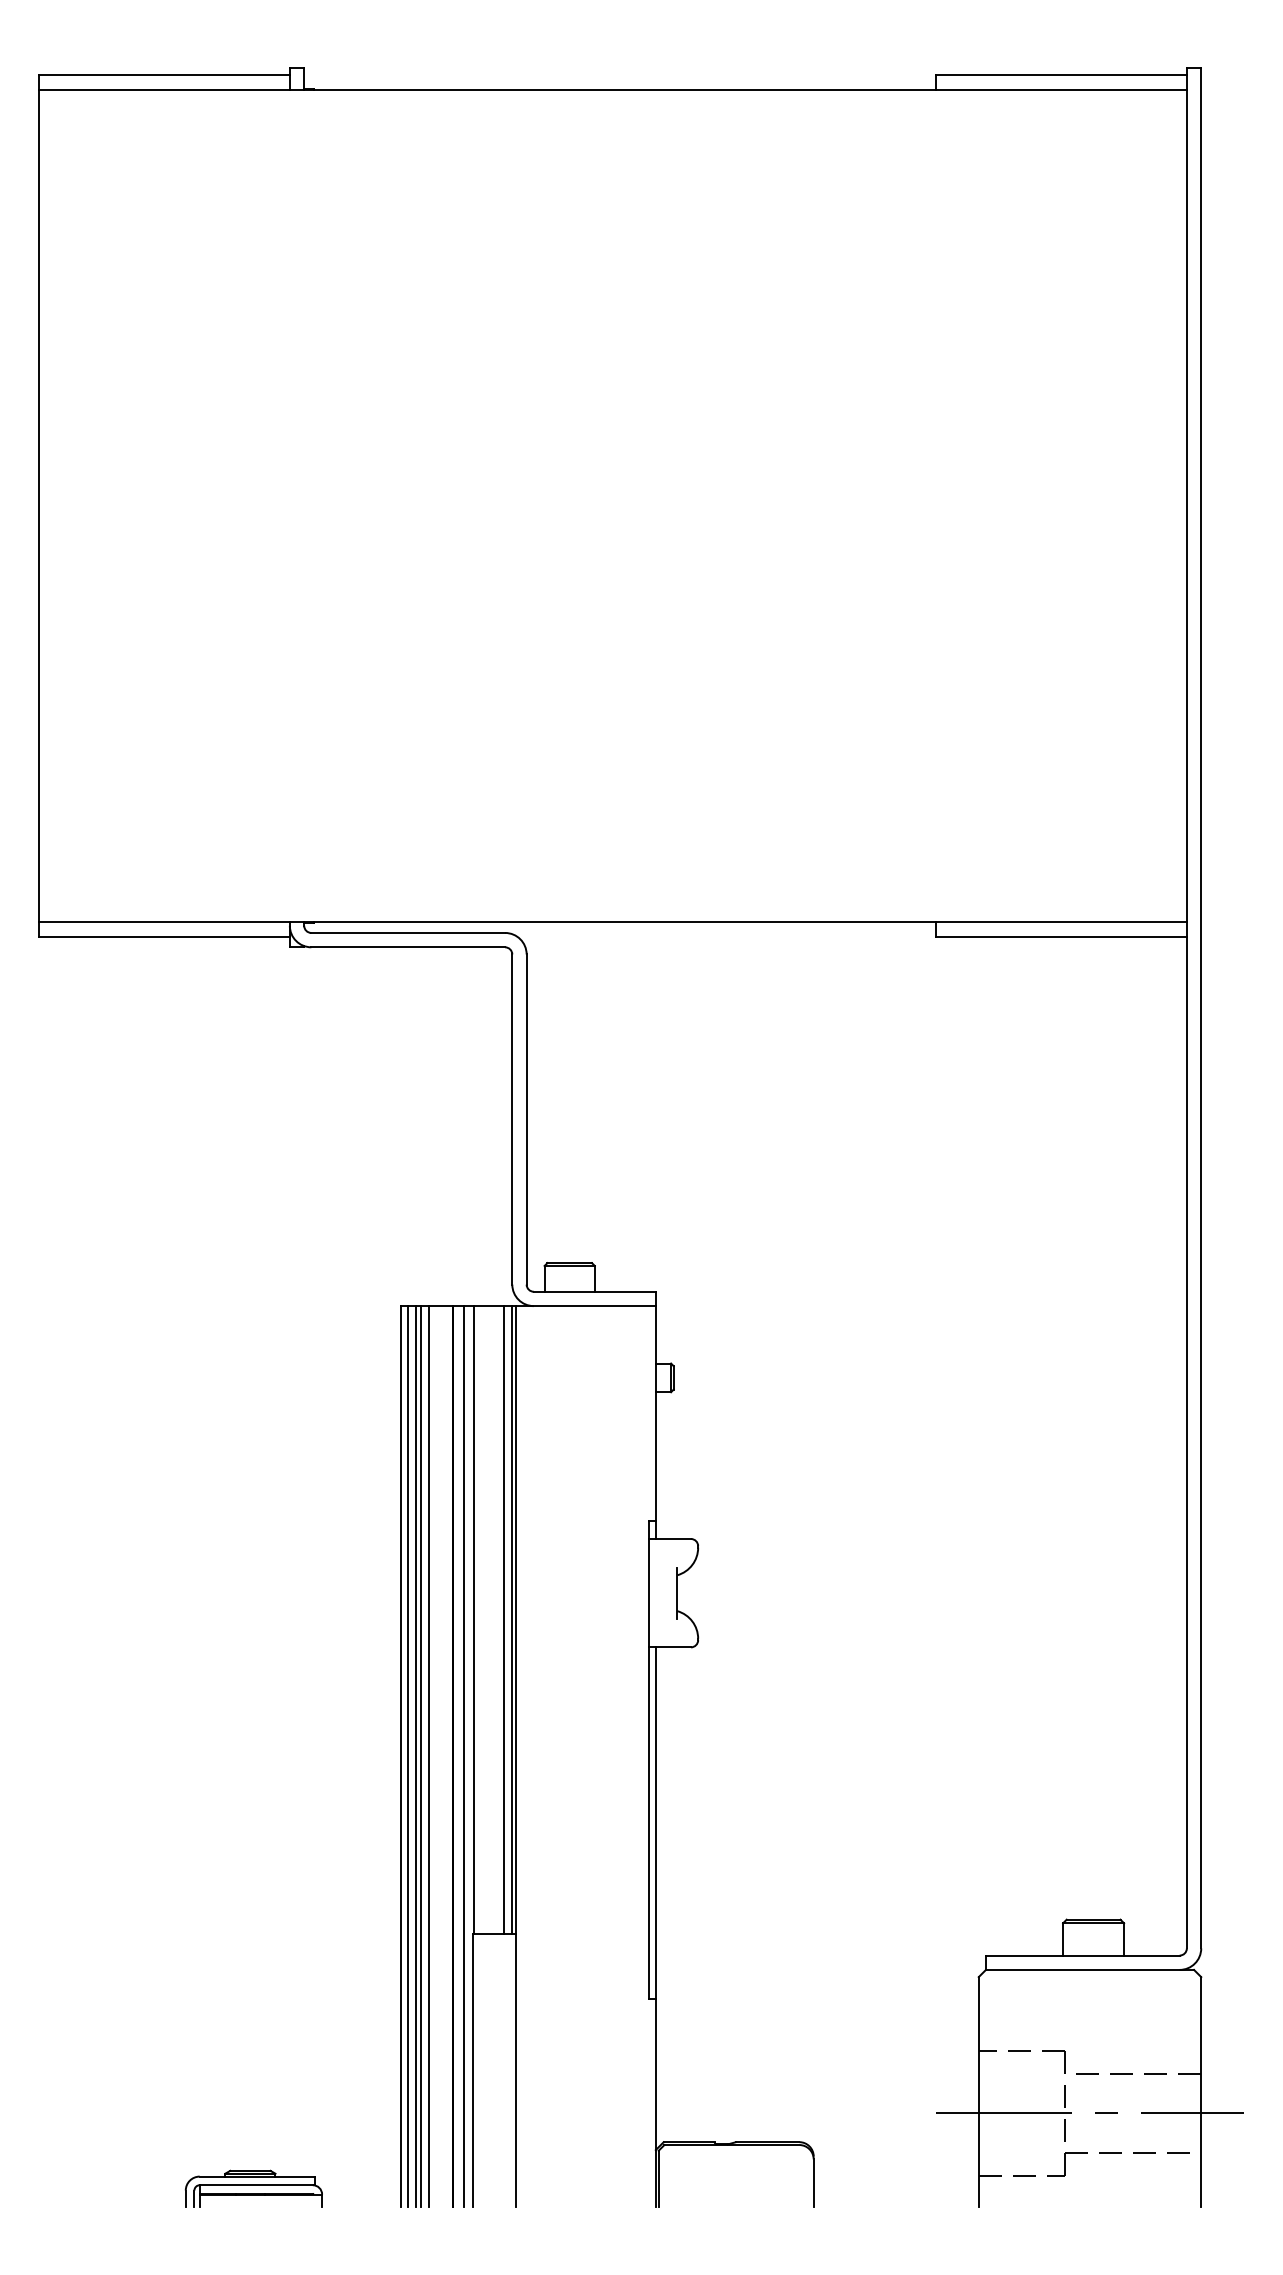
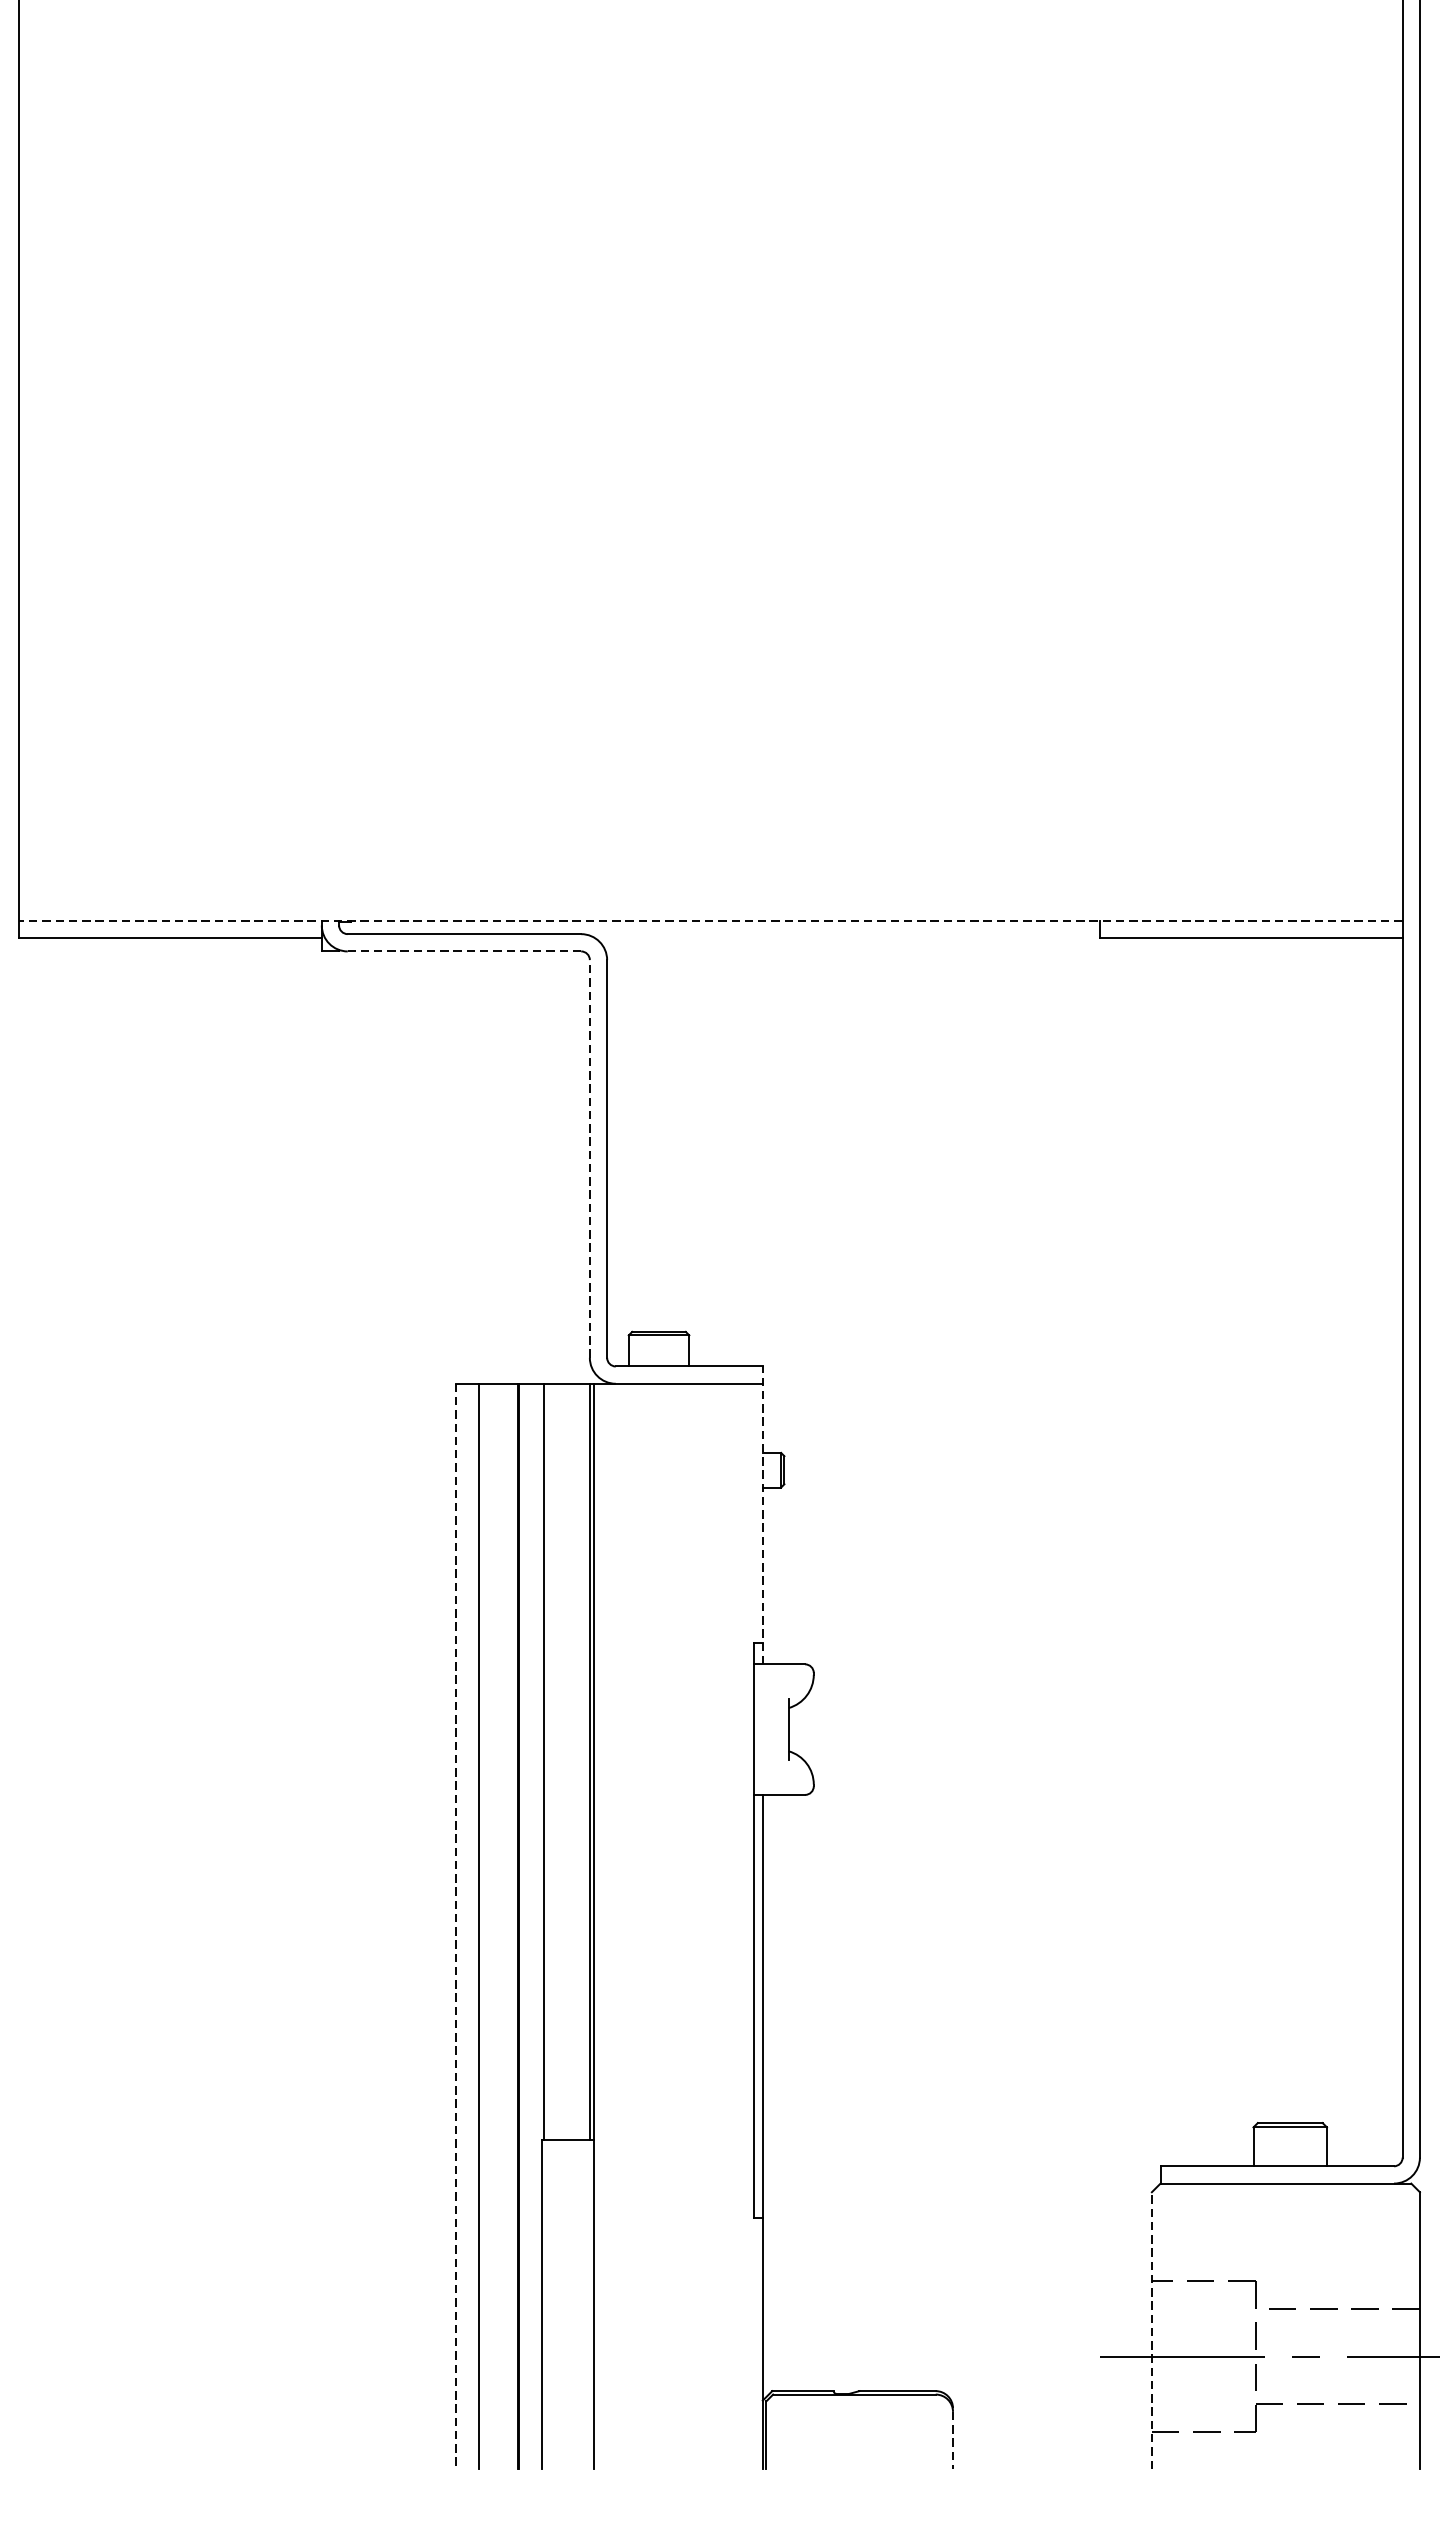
line: (612, 922) -> (710, 921), solid -> dashed
line: (408, 947) -> (464, 951), solid -> dashed
line: (512, 1119) -> (590, 1158), solid -> dashed
line: (655, 1415) -> (762, 1515), solid -> dashed
line: (503, 1620) -> (579, 1762), removed
line: (401, 1756) -> (456, 1926), solid -> dashed
line: (407, 1756) -> (463, 1926), removed
line: (416, 1756) -> (474, 1926), removed
line: (428, 1756) -> (488, 1926), removed
line: (464, 1756) -> (532, 1926), removed
line: (978, 2091) -> (1151, 2330), solid -> dashed
line: (813, 2183) -> (952, 2440), solid -> dashed
part: (253, 2188) -> (278, 2446), removed

